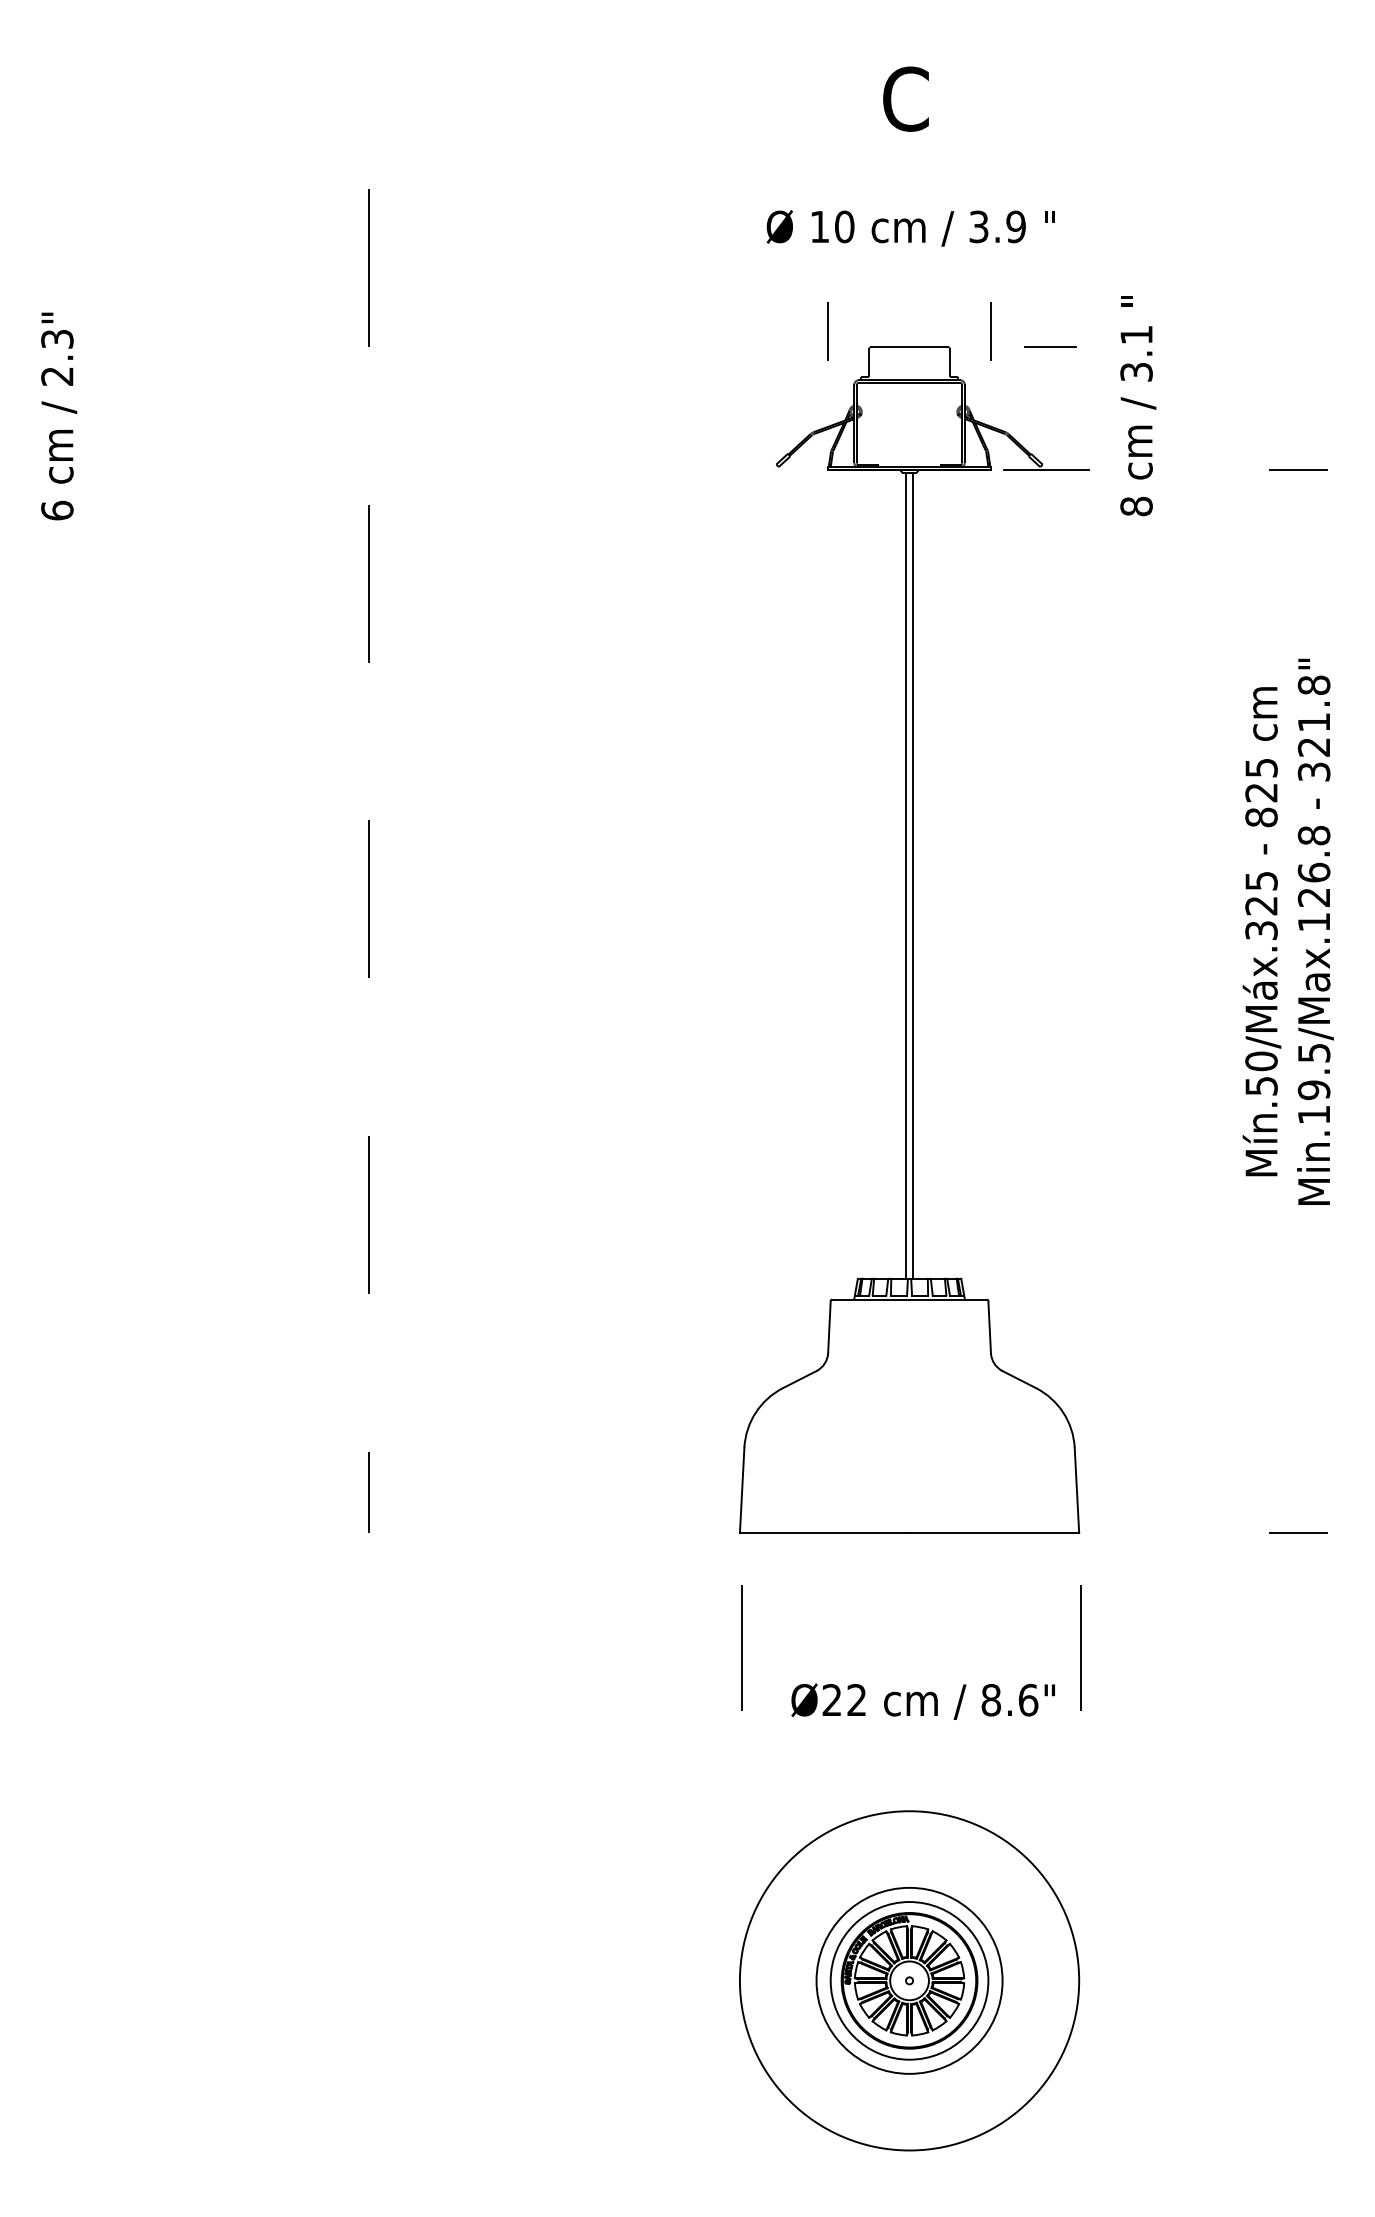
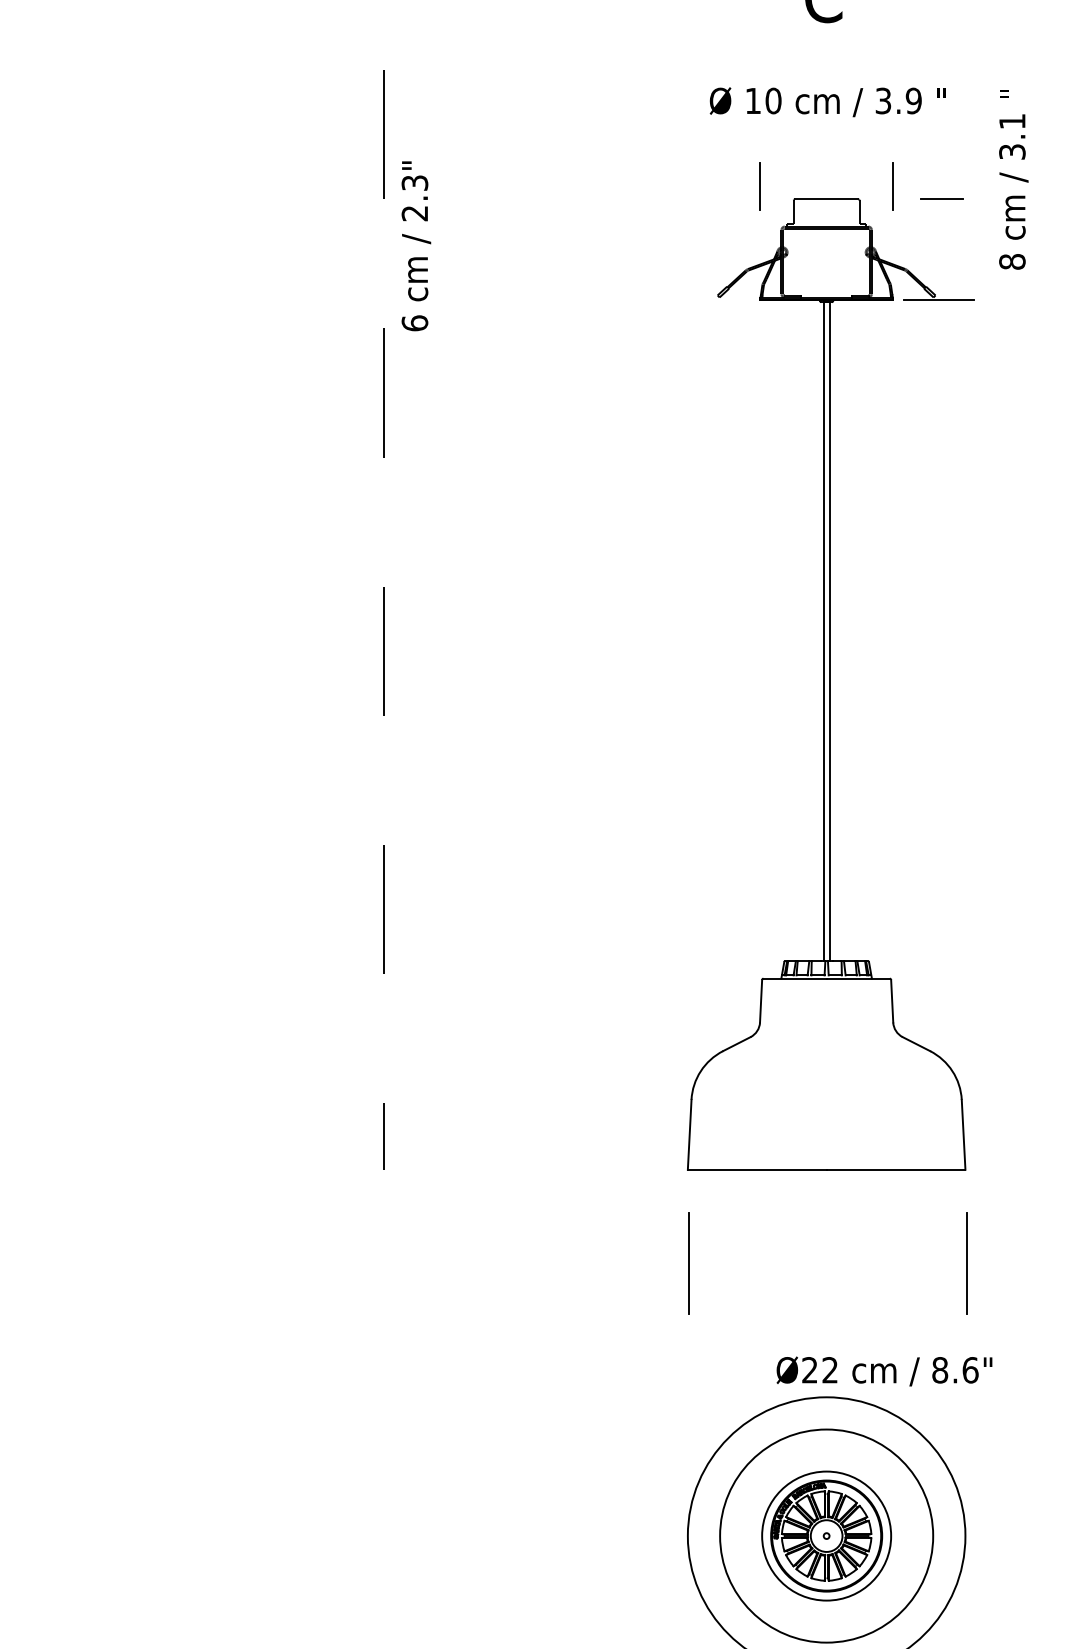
text: (1138, 406) -> (1013, 180), moved
text: (59, 416) -> (416, 246), moved
text: (922, 1701) -> (883, 1371), moved
circle: (909, 1980) -> (826, 1535), size x1.4

